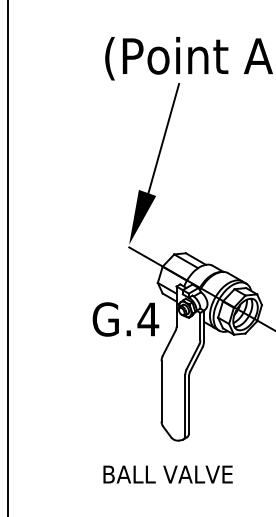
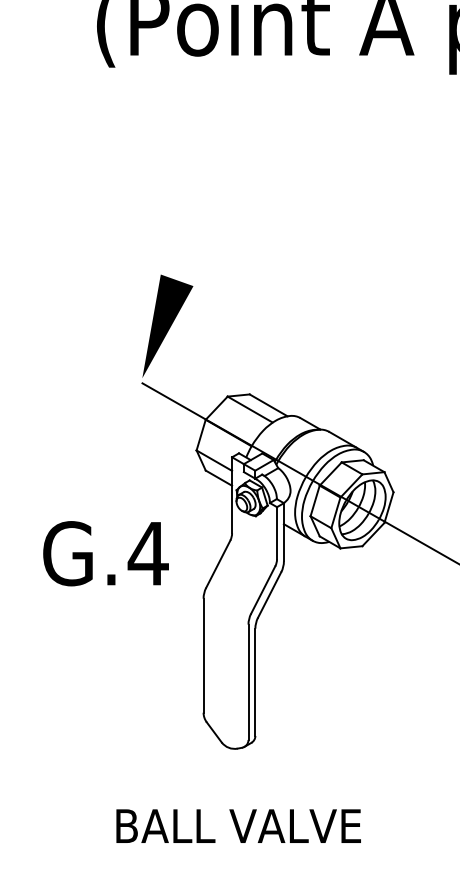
line: (163, 139) -> (207, 179), removed
text: (125, 319) -> (105, 553), moved
text: (167, 474) -> (237, 826), moved

